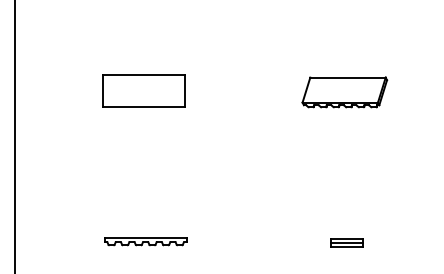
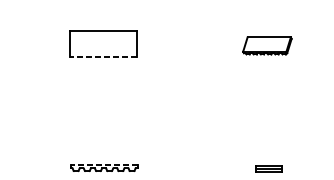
part: (344, 92) -> (267, 45), size x0.7
line: (144, 106) -> (103, 57), solid -> dashed
line: (145, 237) -> (103, 164), solid -> dashed

